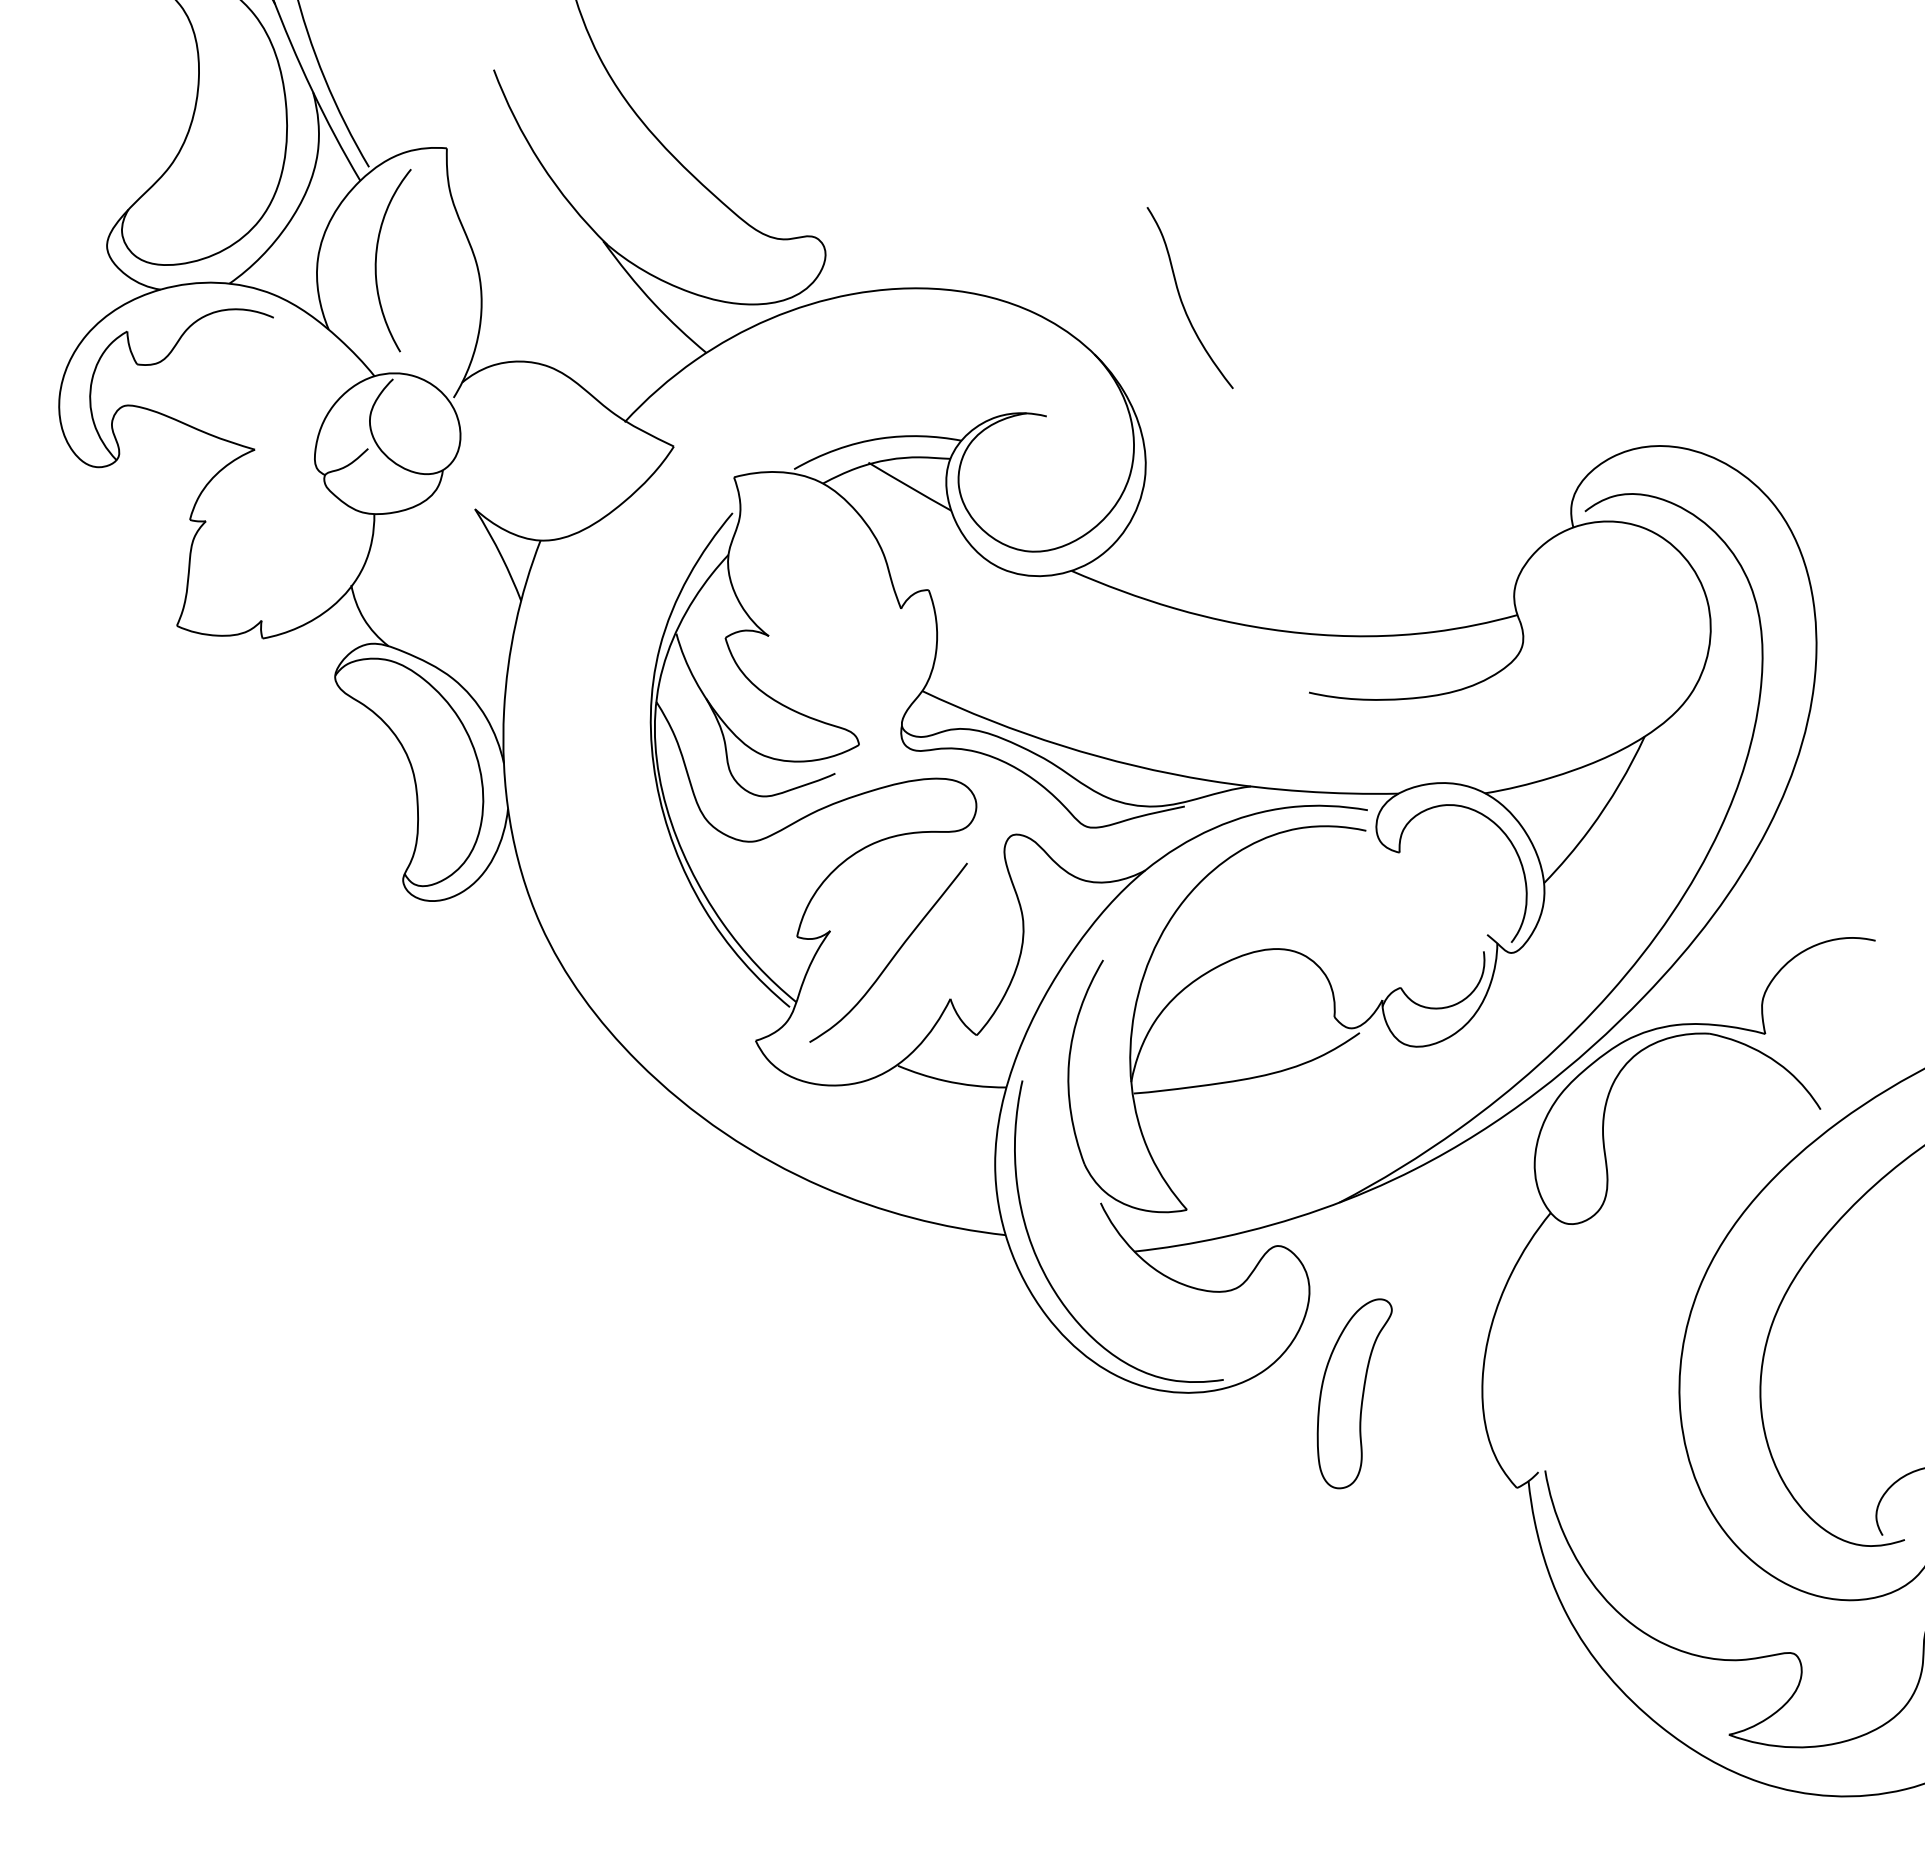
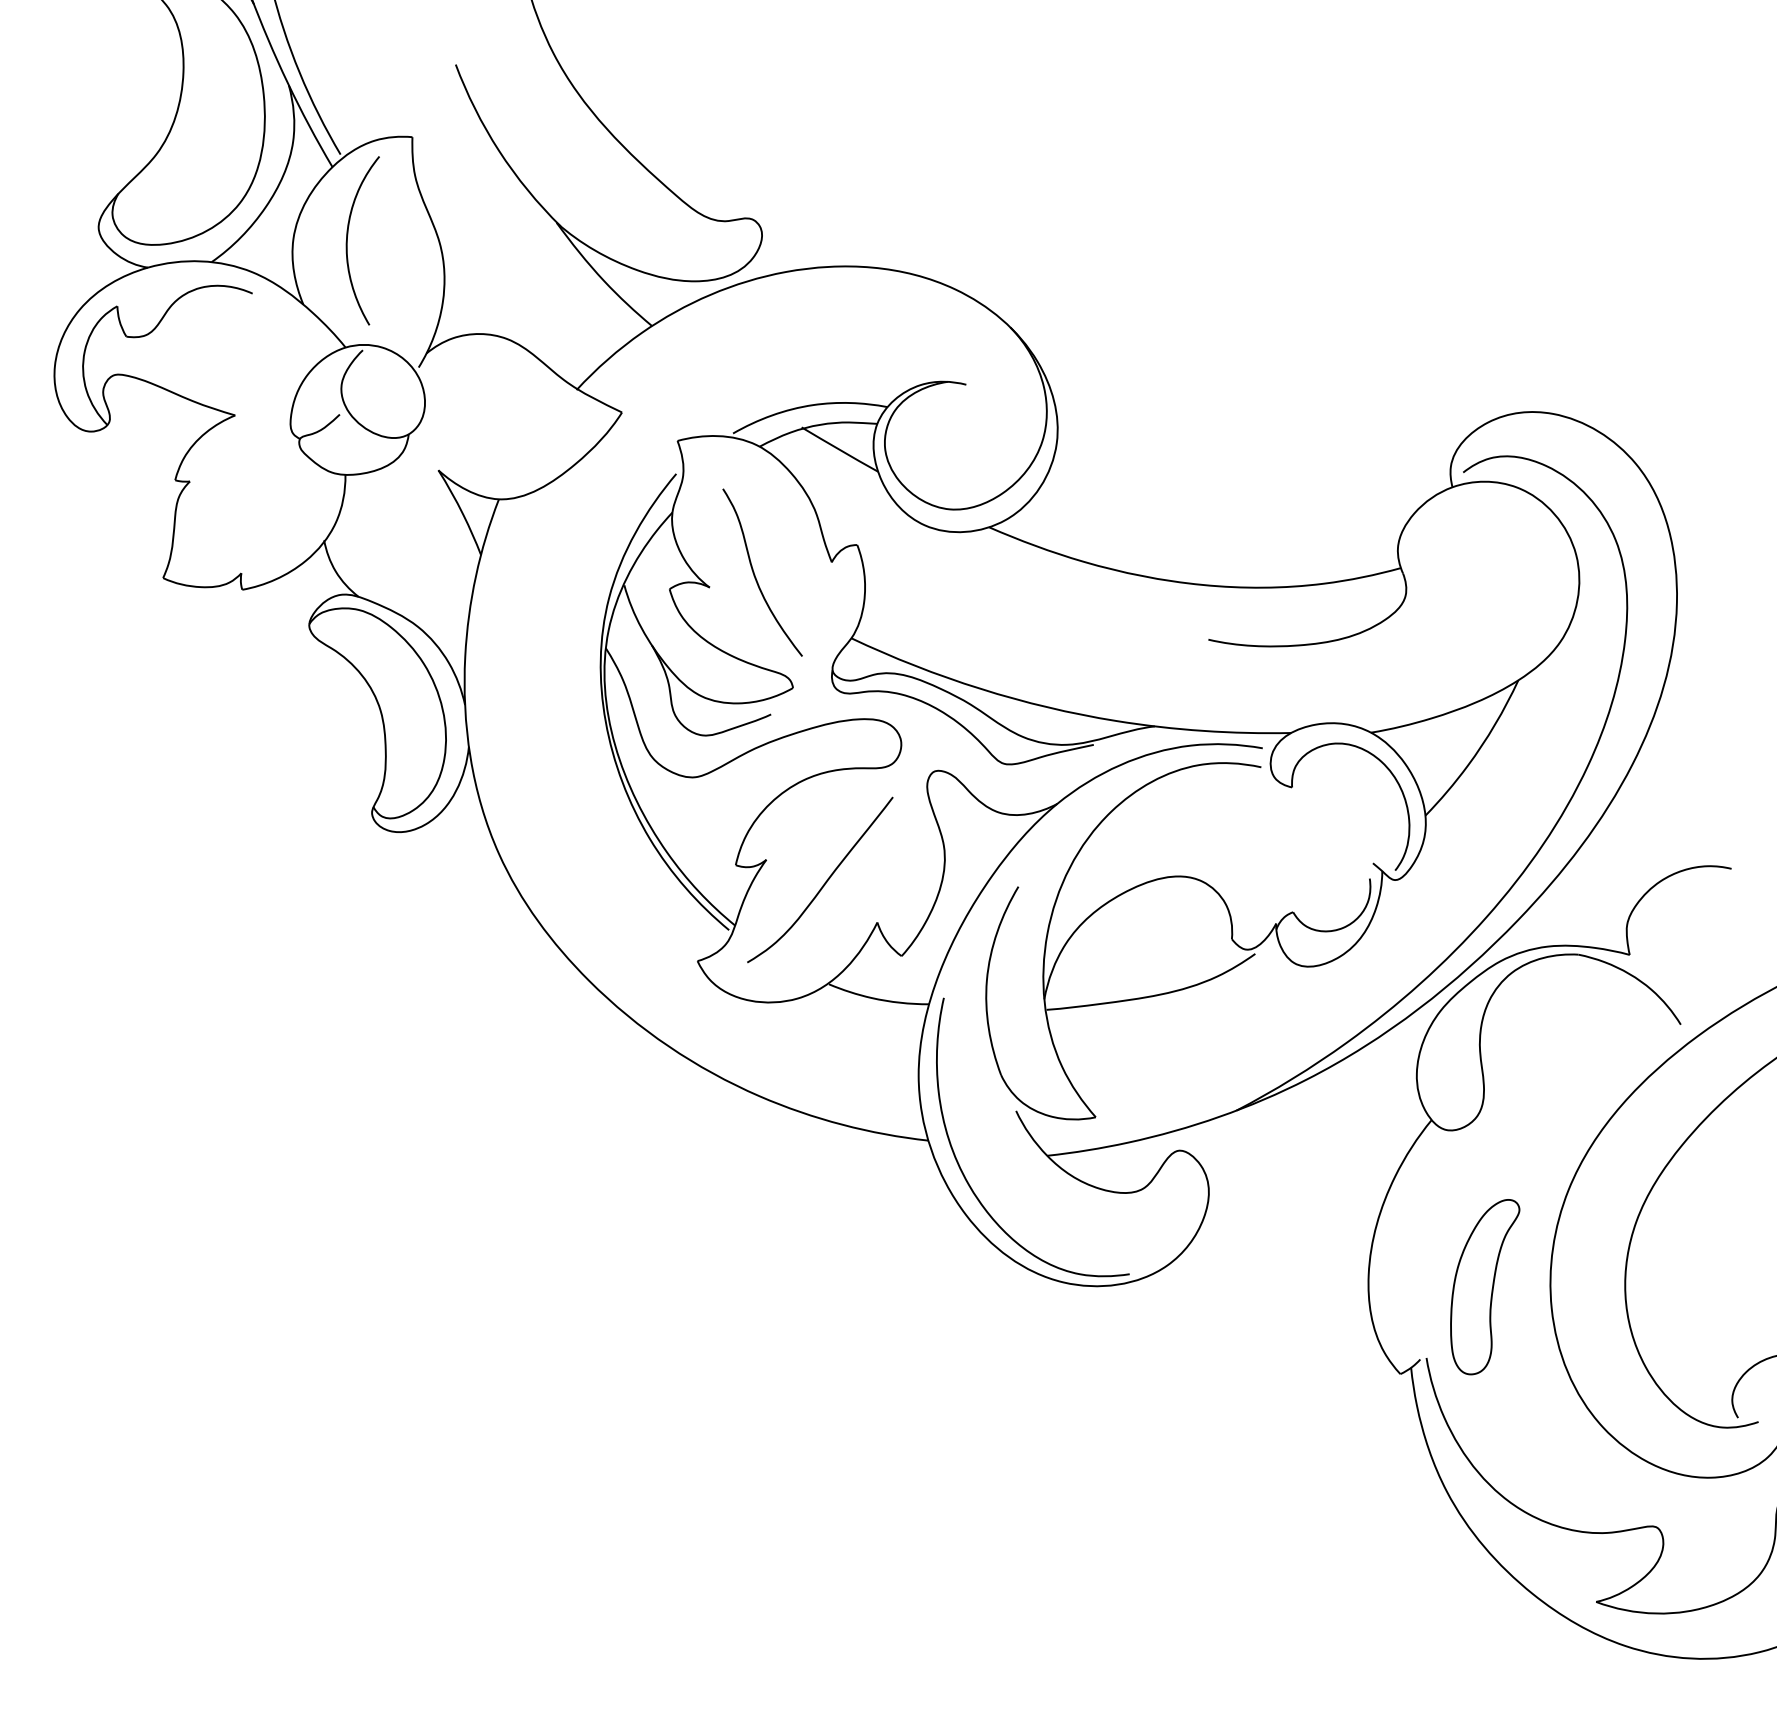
curve: (1182, 300) -> (755, 574), moved
part: (1354, 1393) -> (1484, 1286), moved

